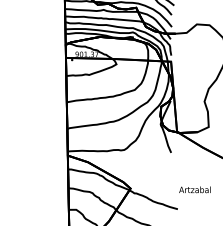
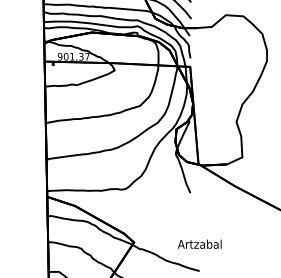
text: (194, 189) -> (199, 243), moved

